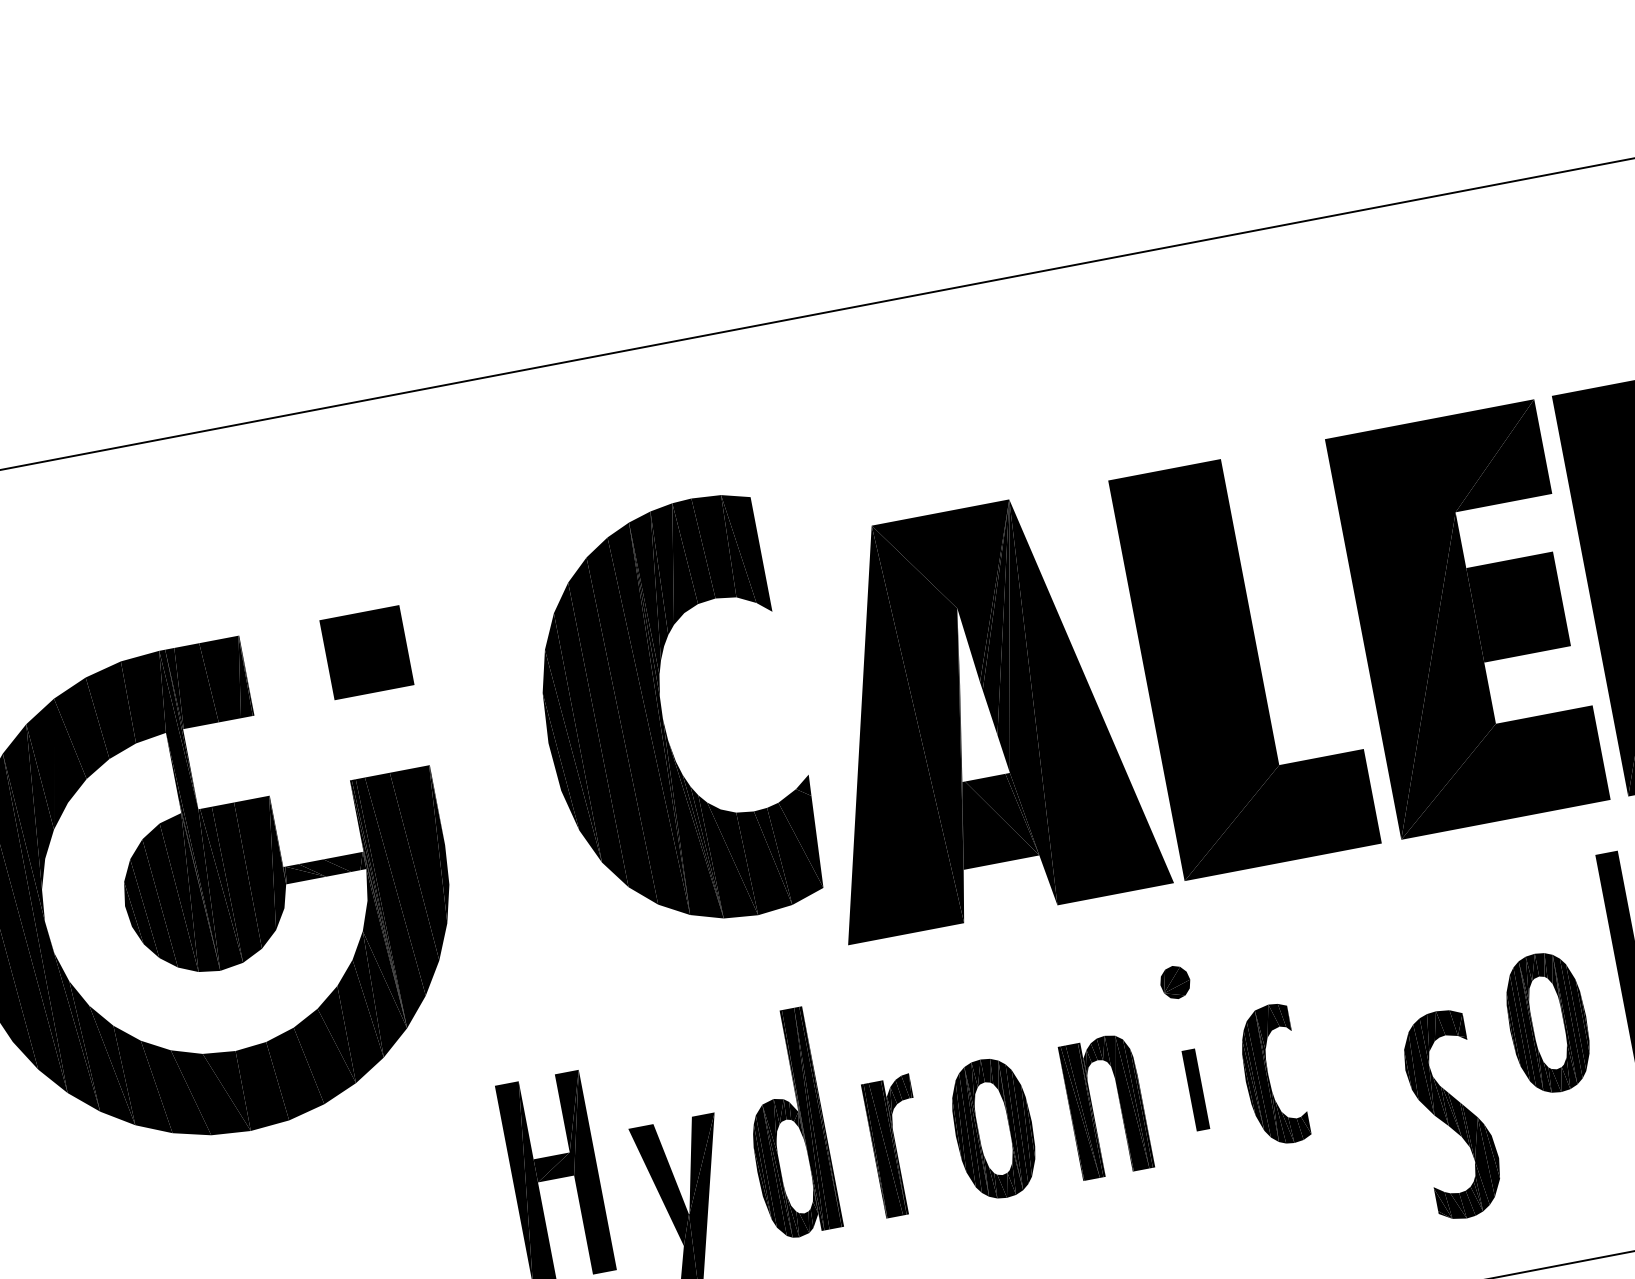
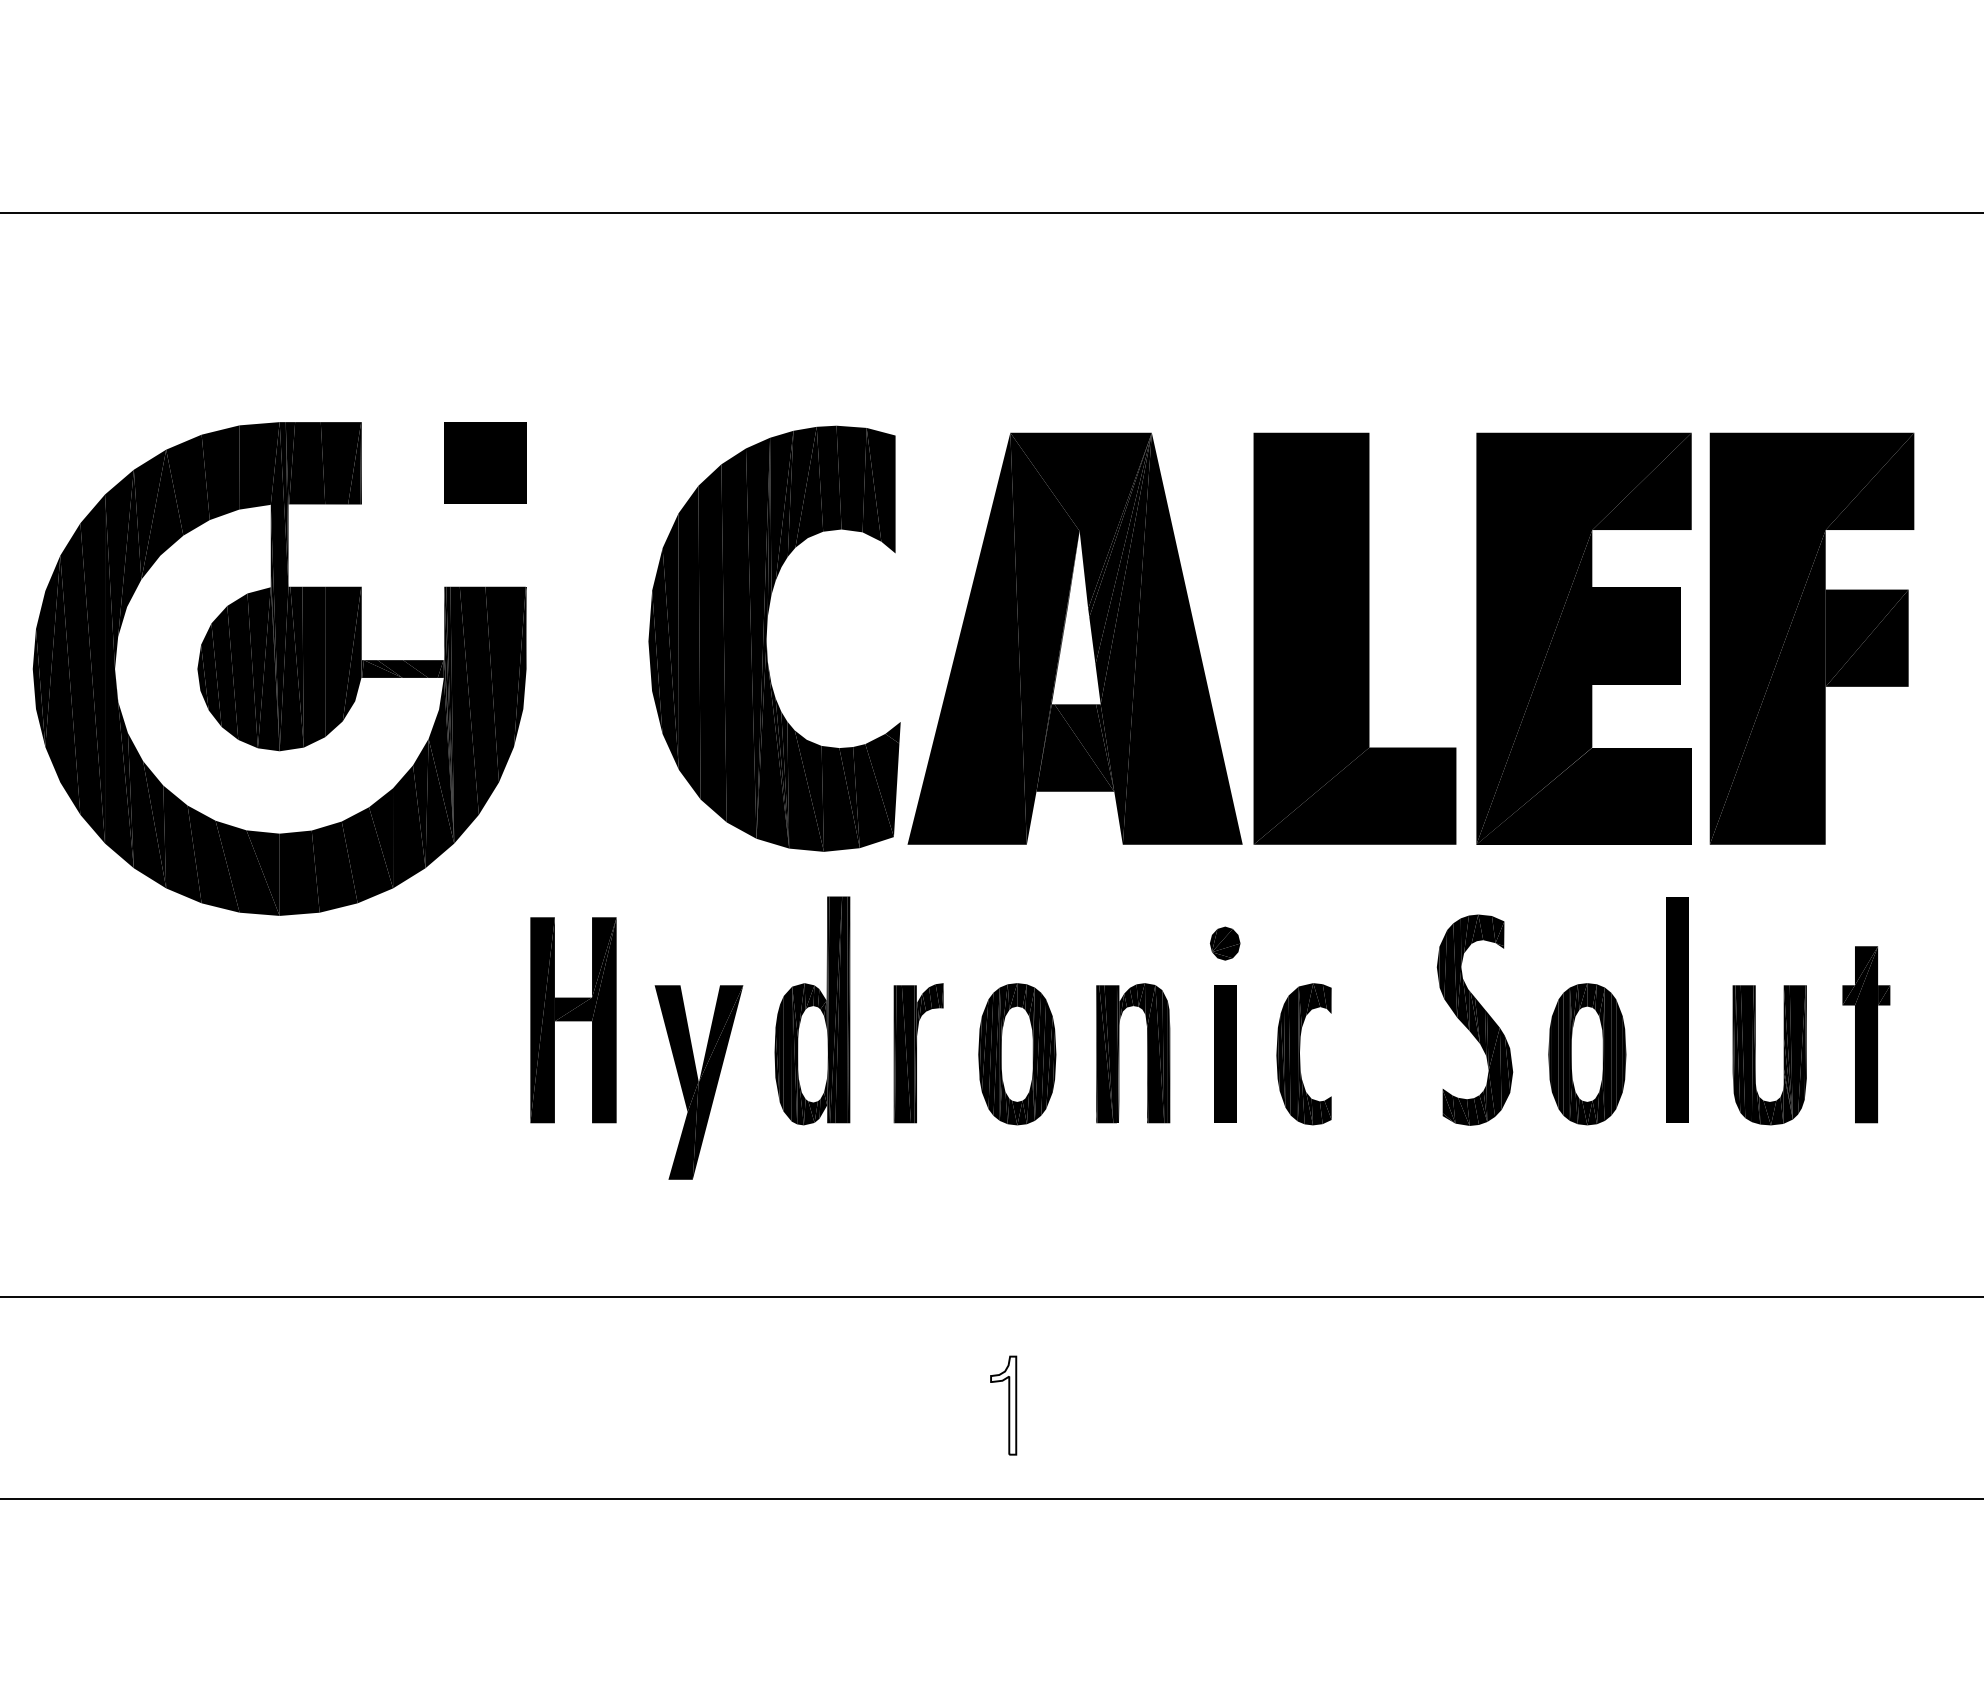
part: (662, 718) -> (766, 638), moved
part: (1196, 1089) -> (1225, 1053), size x1.67
part: (1451, 1114) -> (1474, 1019), moved

